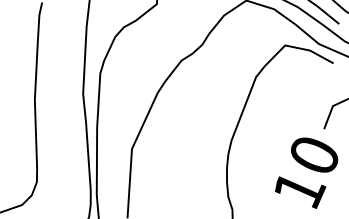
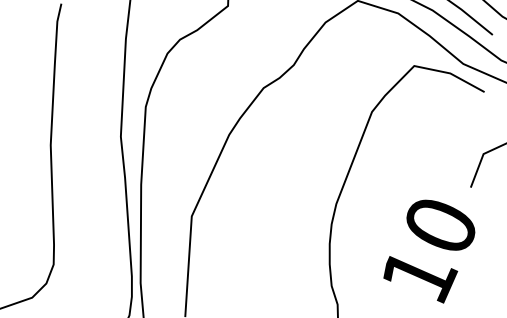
text: (306, 172) -> (429, 250), moved

